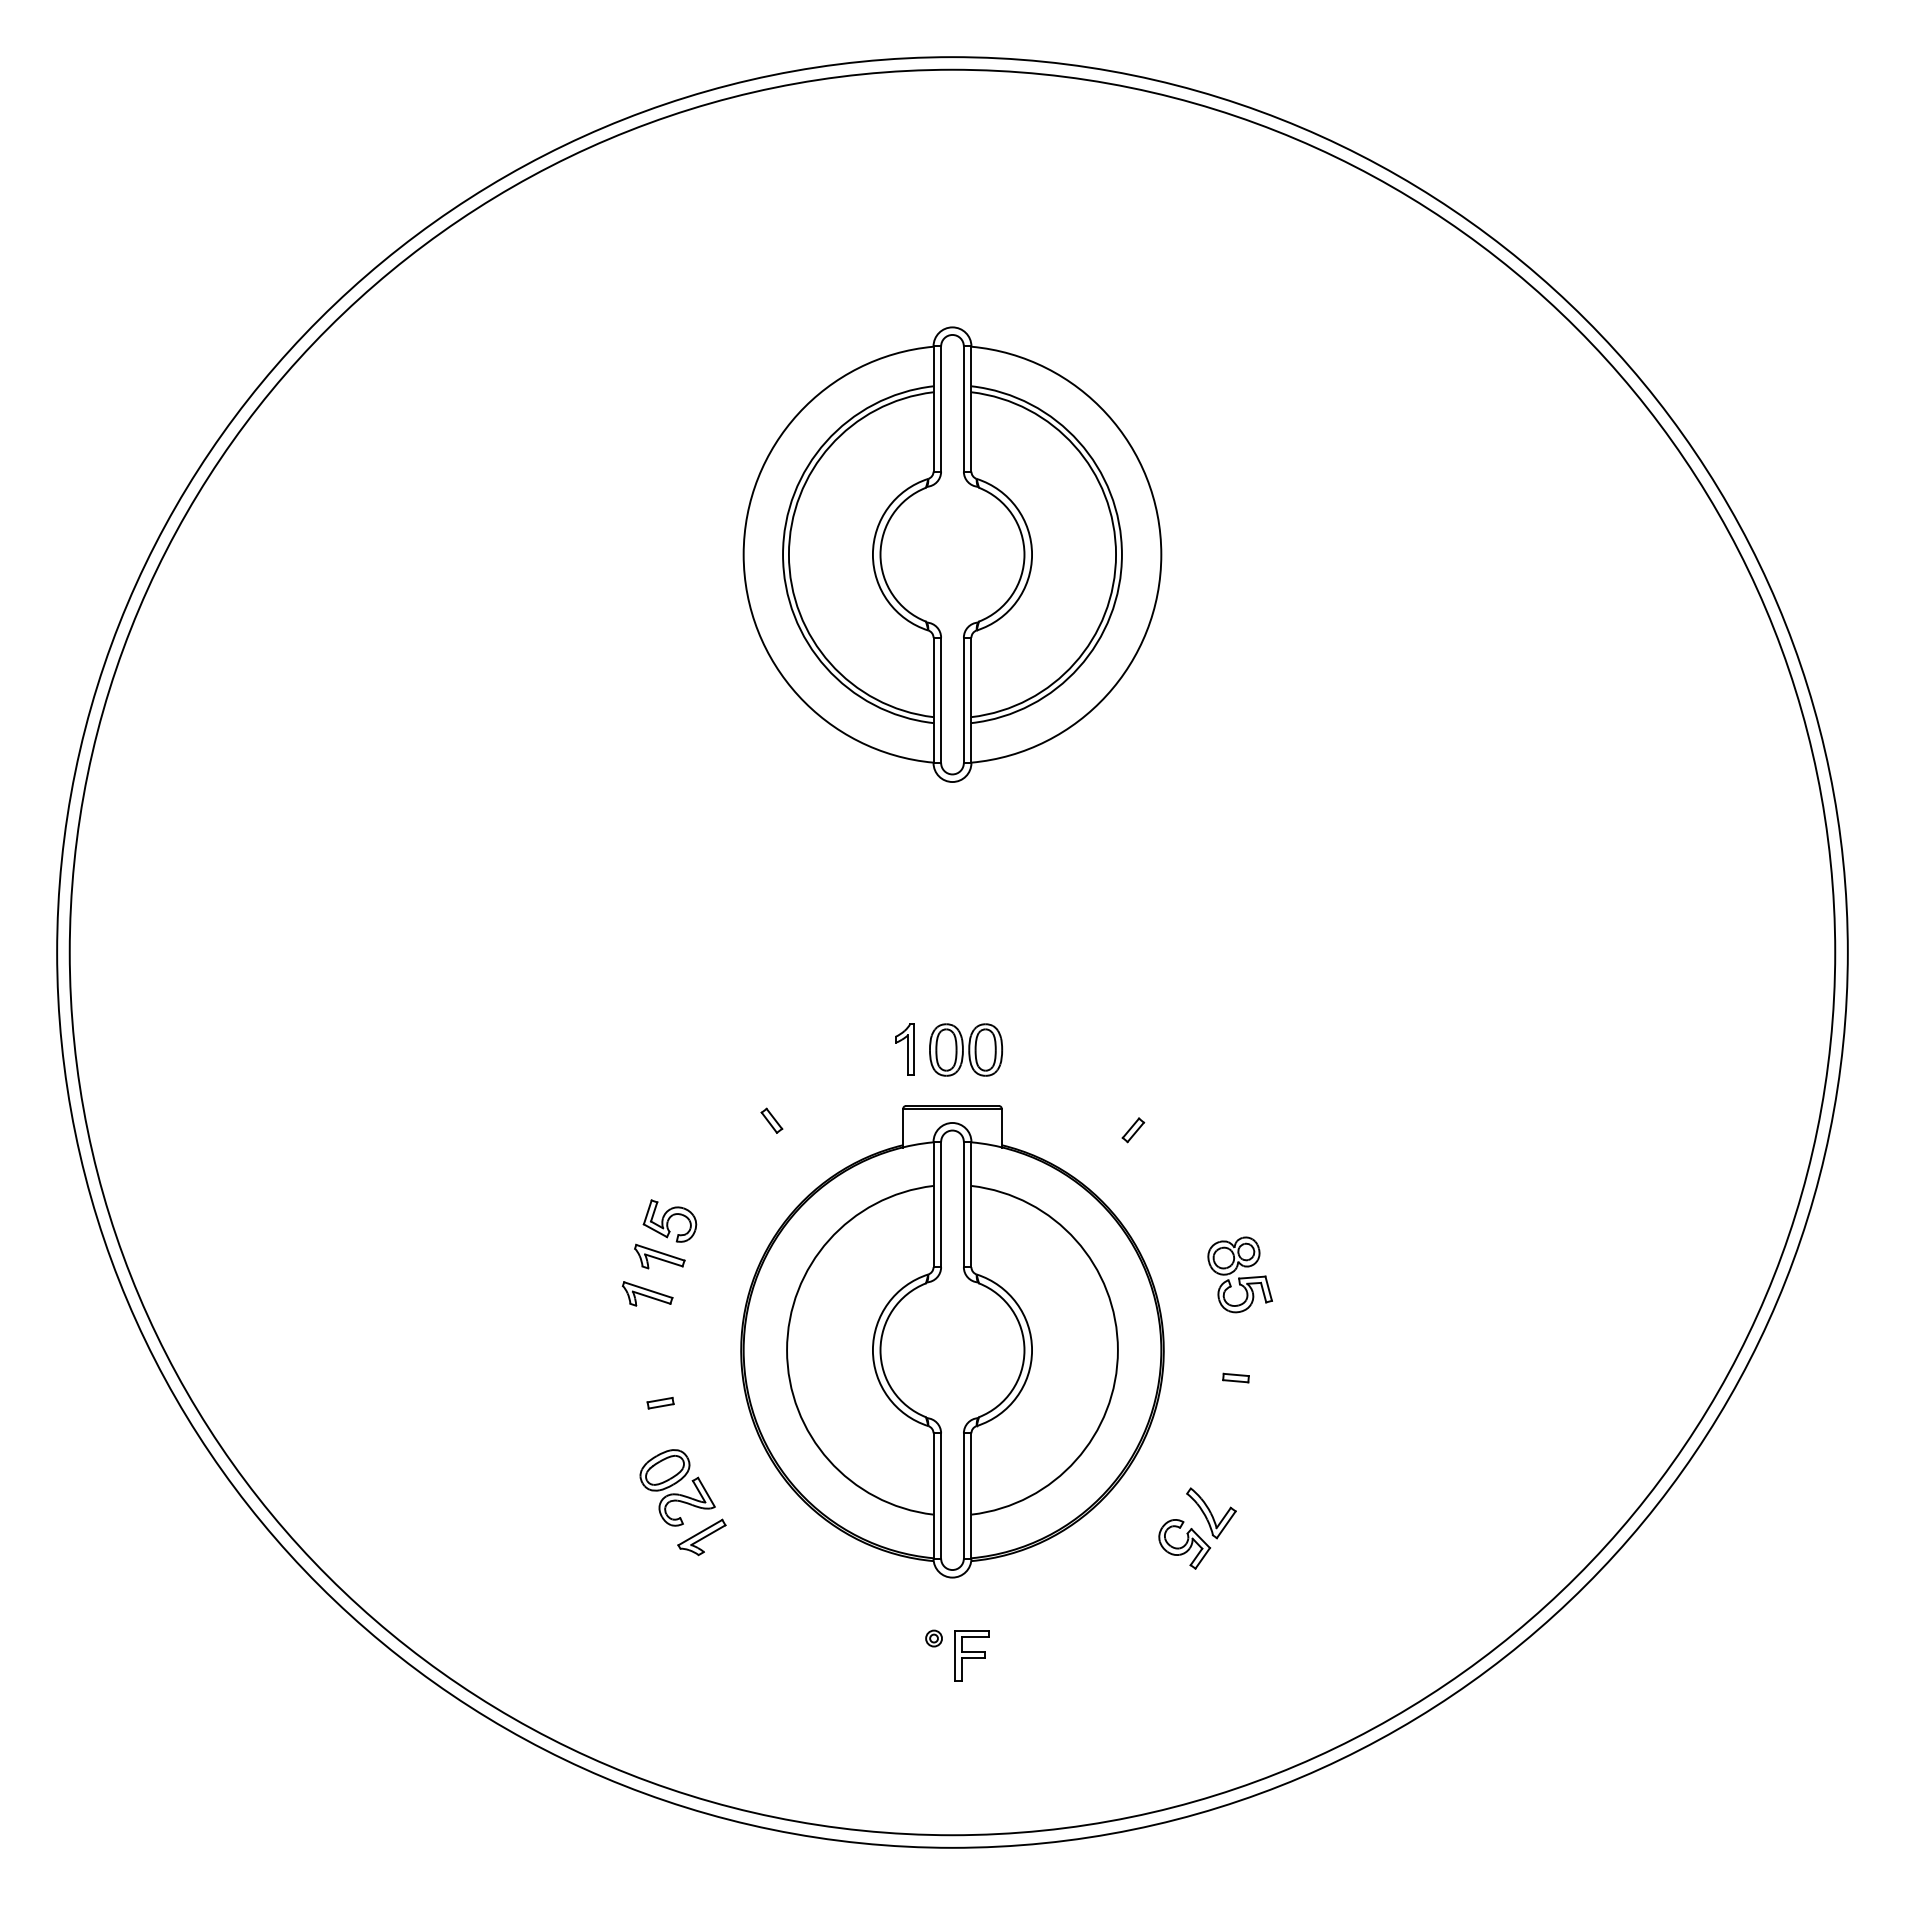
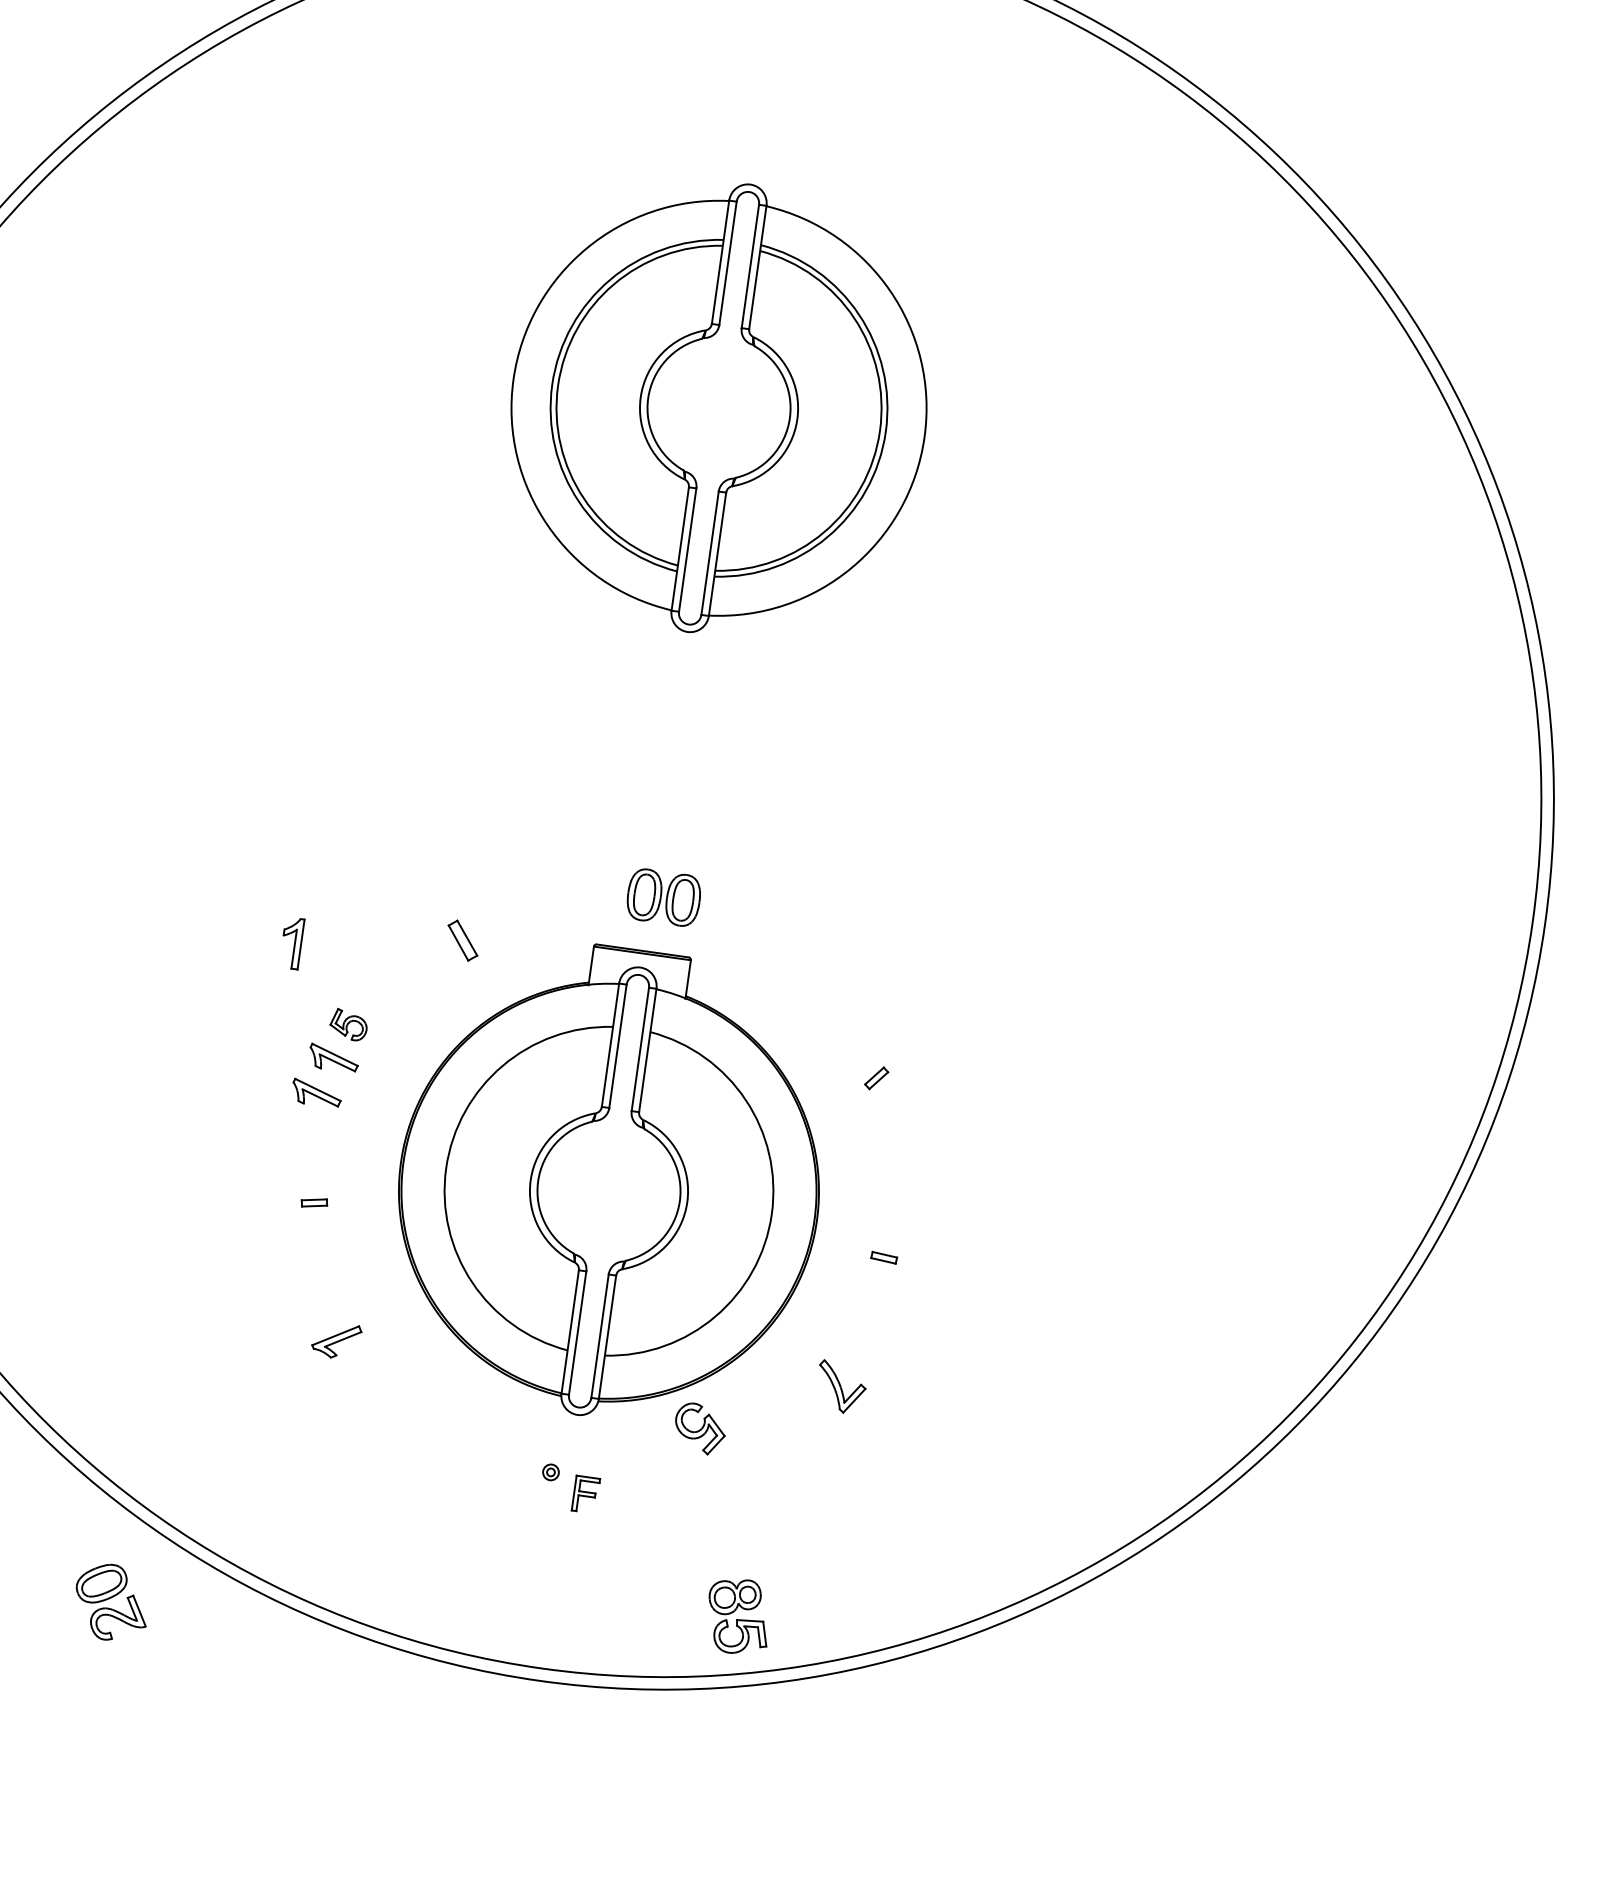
part: (904, 1049) -> (291, 943), moved
part: (771, 1120) -> (462, 940), size x1.6
part: (1133, 1130) -> (876, 1078), moved
part: (669, 1220) -> (348, 1024), size x0.7
part: (1239, 1274) -> (737, 1616), moved
part: (677, 1487) -> (111, 1602), moved
part: (1184, 1544) -> (700, 1429), moved
part: (971, 1655) -> (585, 1494), size x0.7

